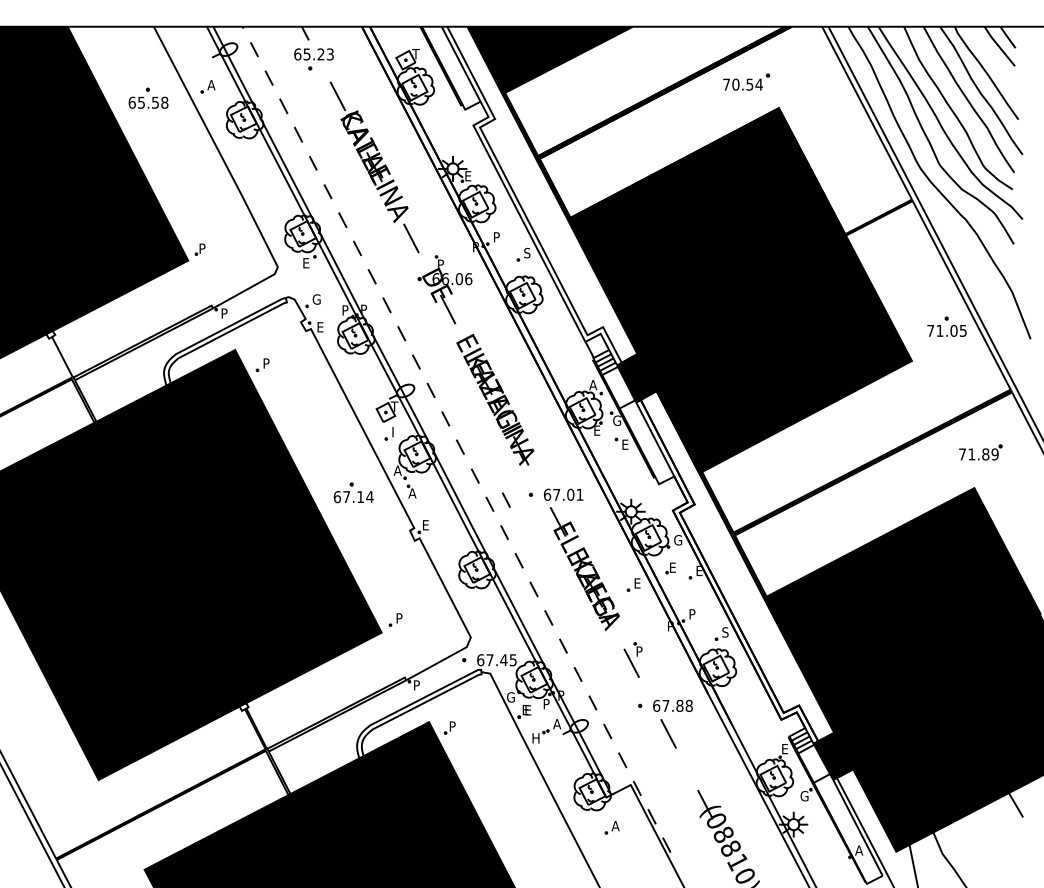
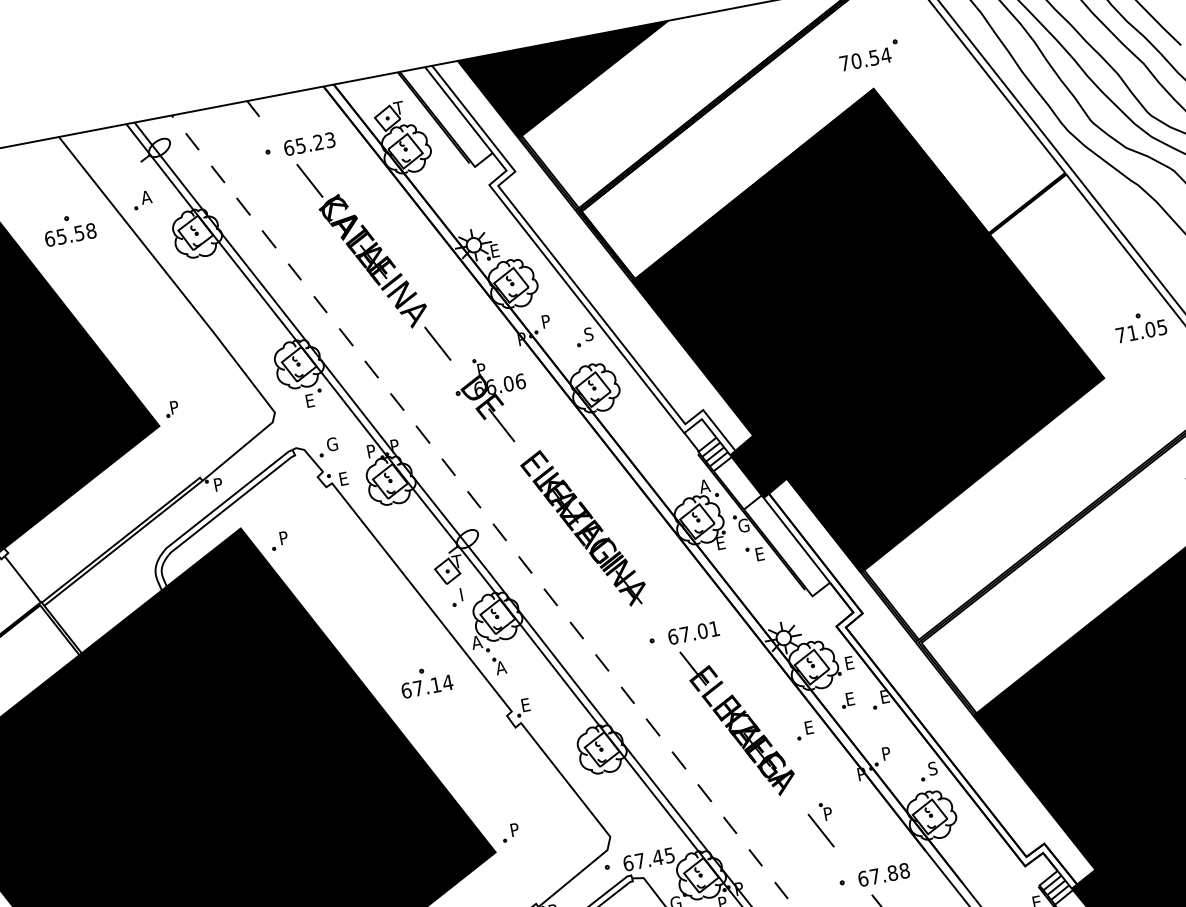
text: (313, 54) -> (308, 144), moved
part: (746, 81) -> (869, 54), moved
line: (505, 499) -> (620, 652), removed
text: (678, 540) -> (850, 663), G -> E

